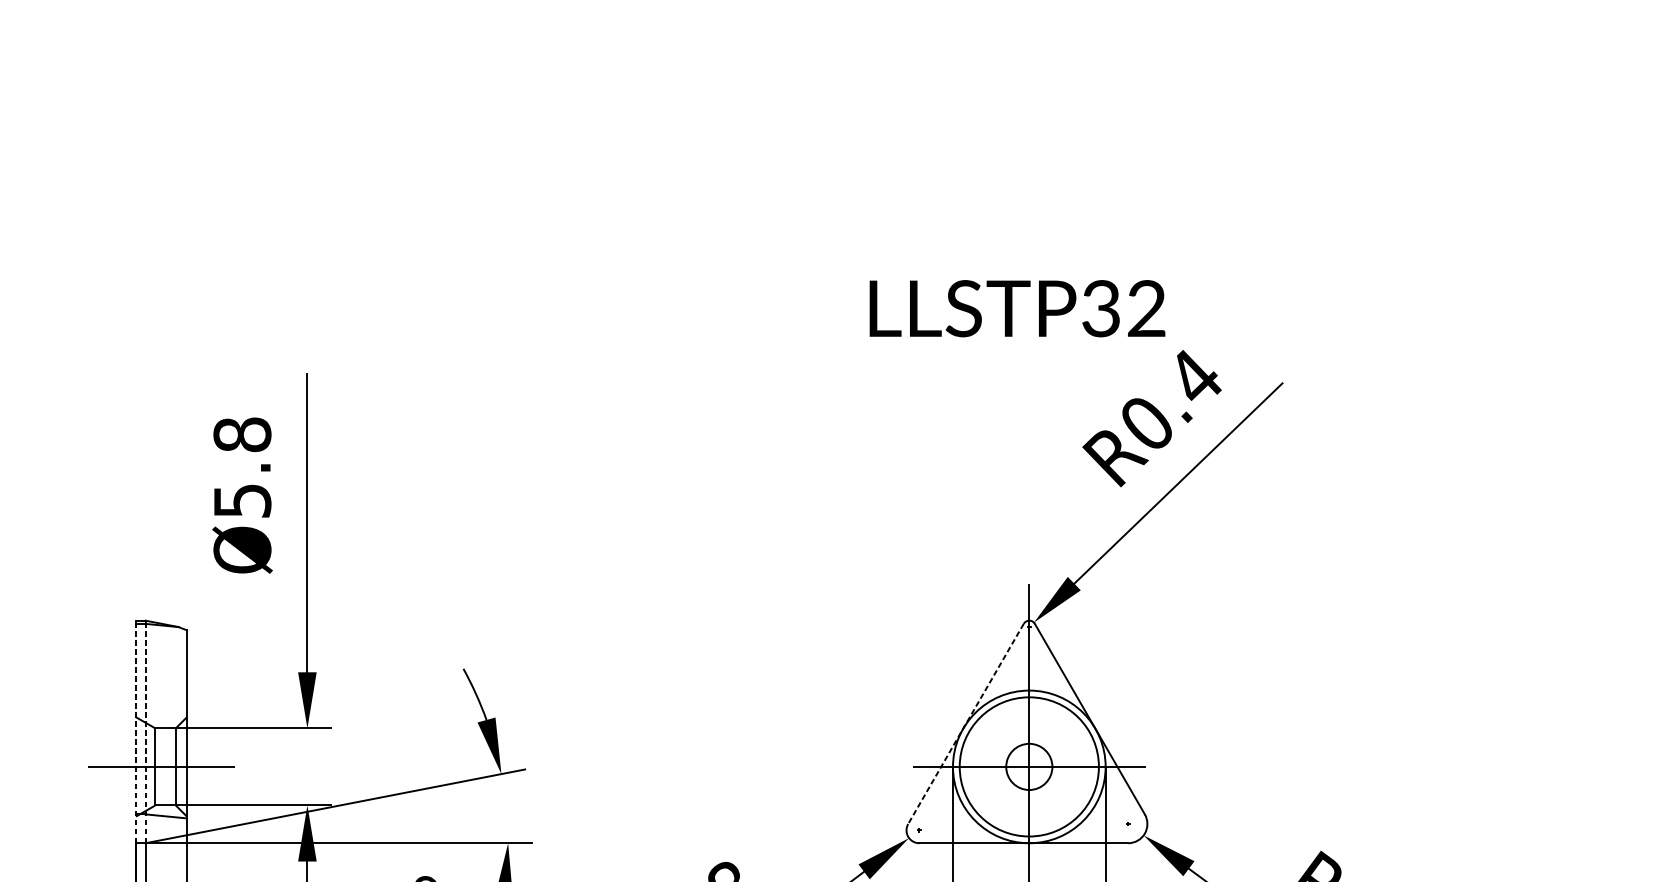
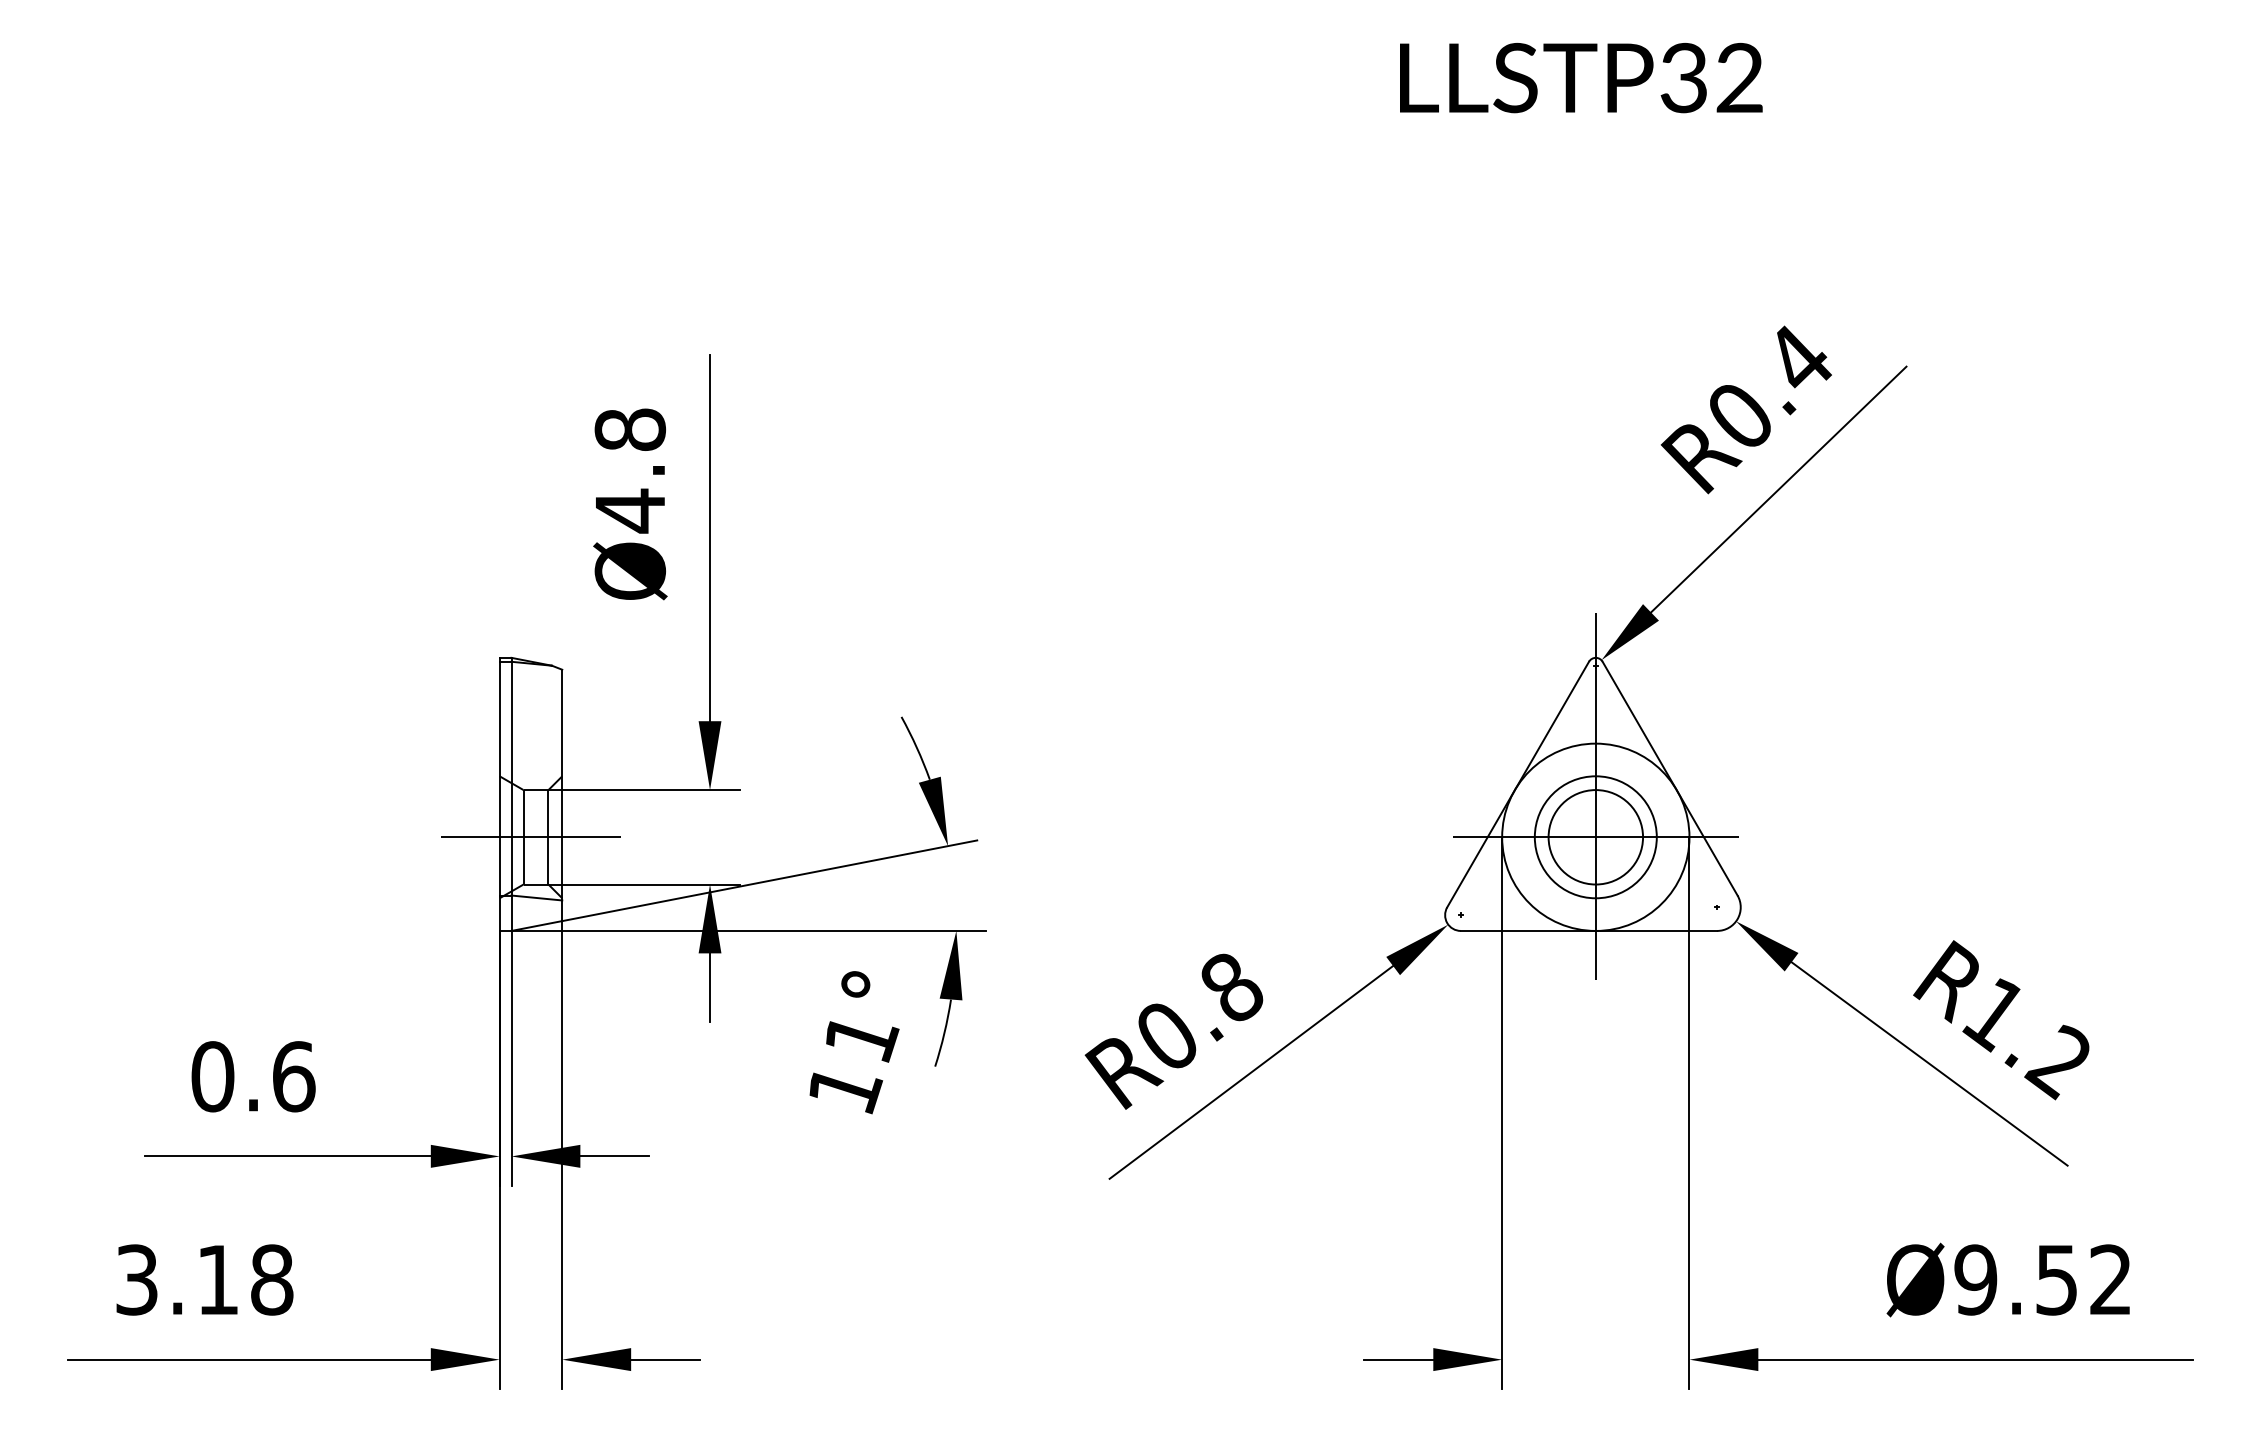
text: (1017, 309) -> (1581, 78), moved
text: (243, 500) -> (631, 510), Ø5.8 -> Ø4.8
line: (966, 723) -> (1518, 784), dashed -> solid
line: (135, 732) -> (499, 794), dashed -> solid
line: (145, 732) -> (511, 794), dashed -> solid
circle: (1029, 767) -> (1595, 837), size x0.71
circle: (1029, 767) -> (1595, 837), size x1.67

